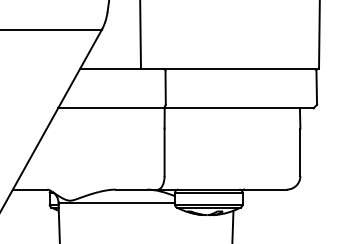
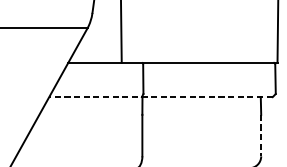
line: (185, 108) -> (160, 97), solid -> dashed
line: (300, 152) -> (261, 135), solid -> dashed

